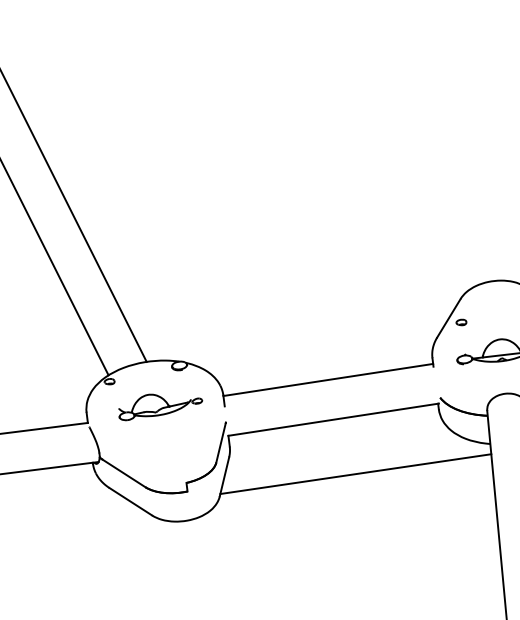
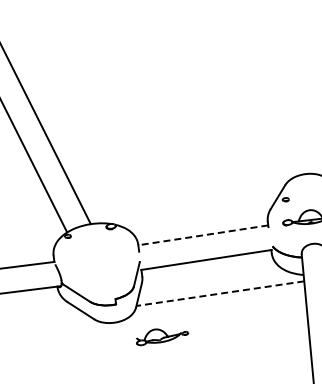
line: (328, 380) -> (203, 235), solid -> dashed
part: (160, 407) -> (162, 337), moved
line: (356, 473) -> (220, 293), solid -> dashed

